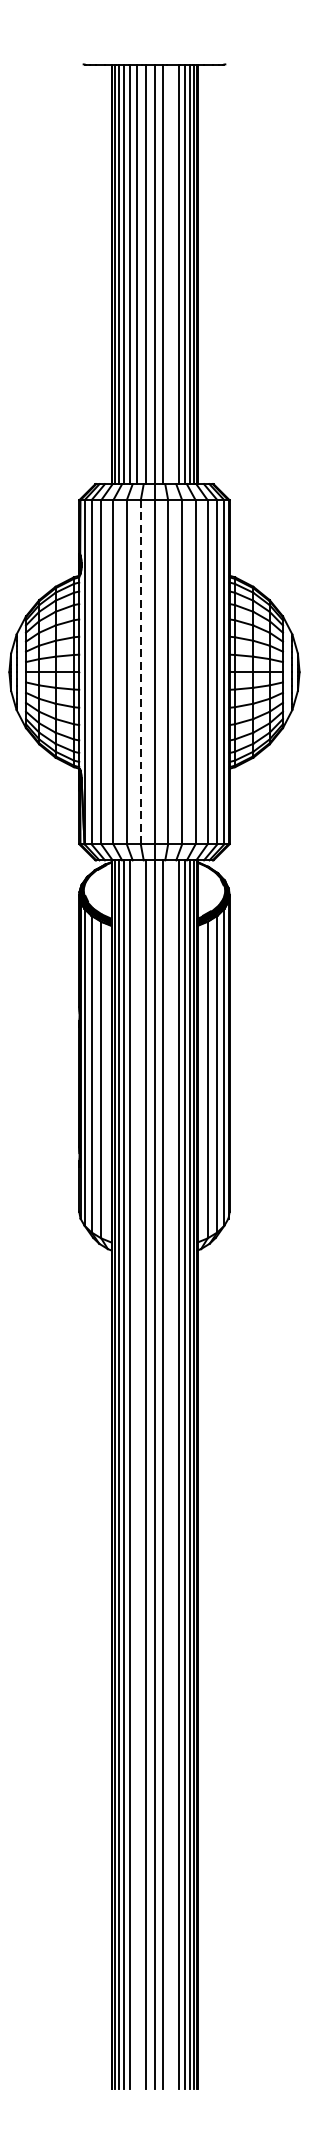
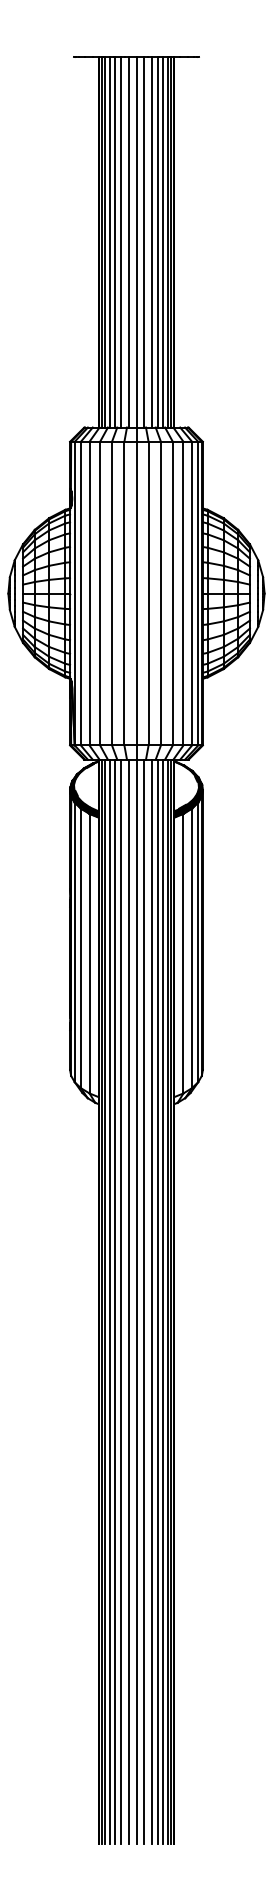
line: (171, 274) -> (151, 242), added
line: (140, 672) -> (124, 593), dashed -> solid
line: (137, 1474) -> (121, 1301), added
line: (171, 1474) -> (151, 1301), added

